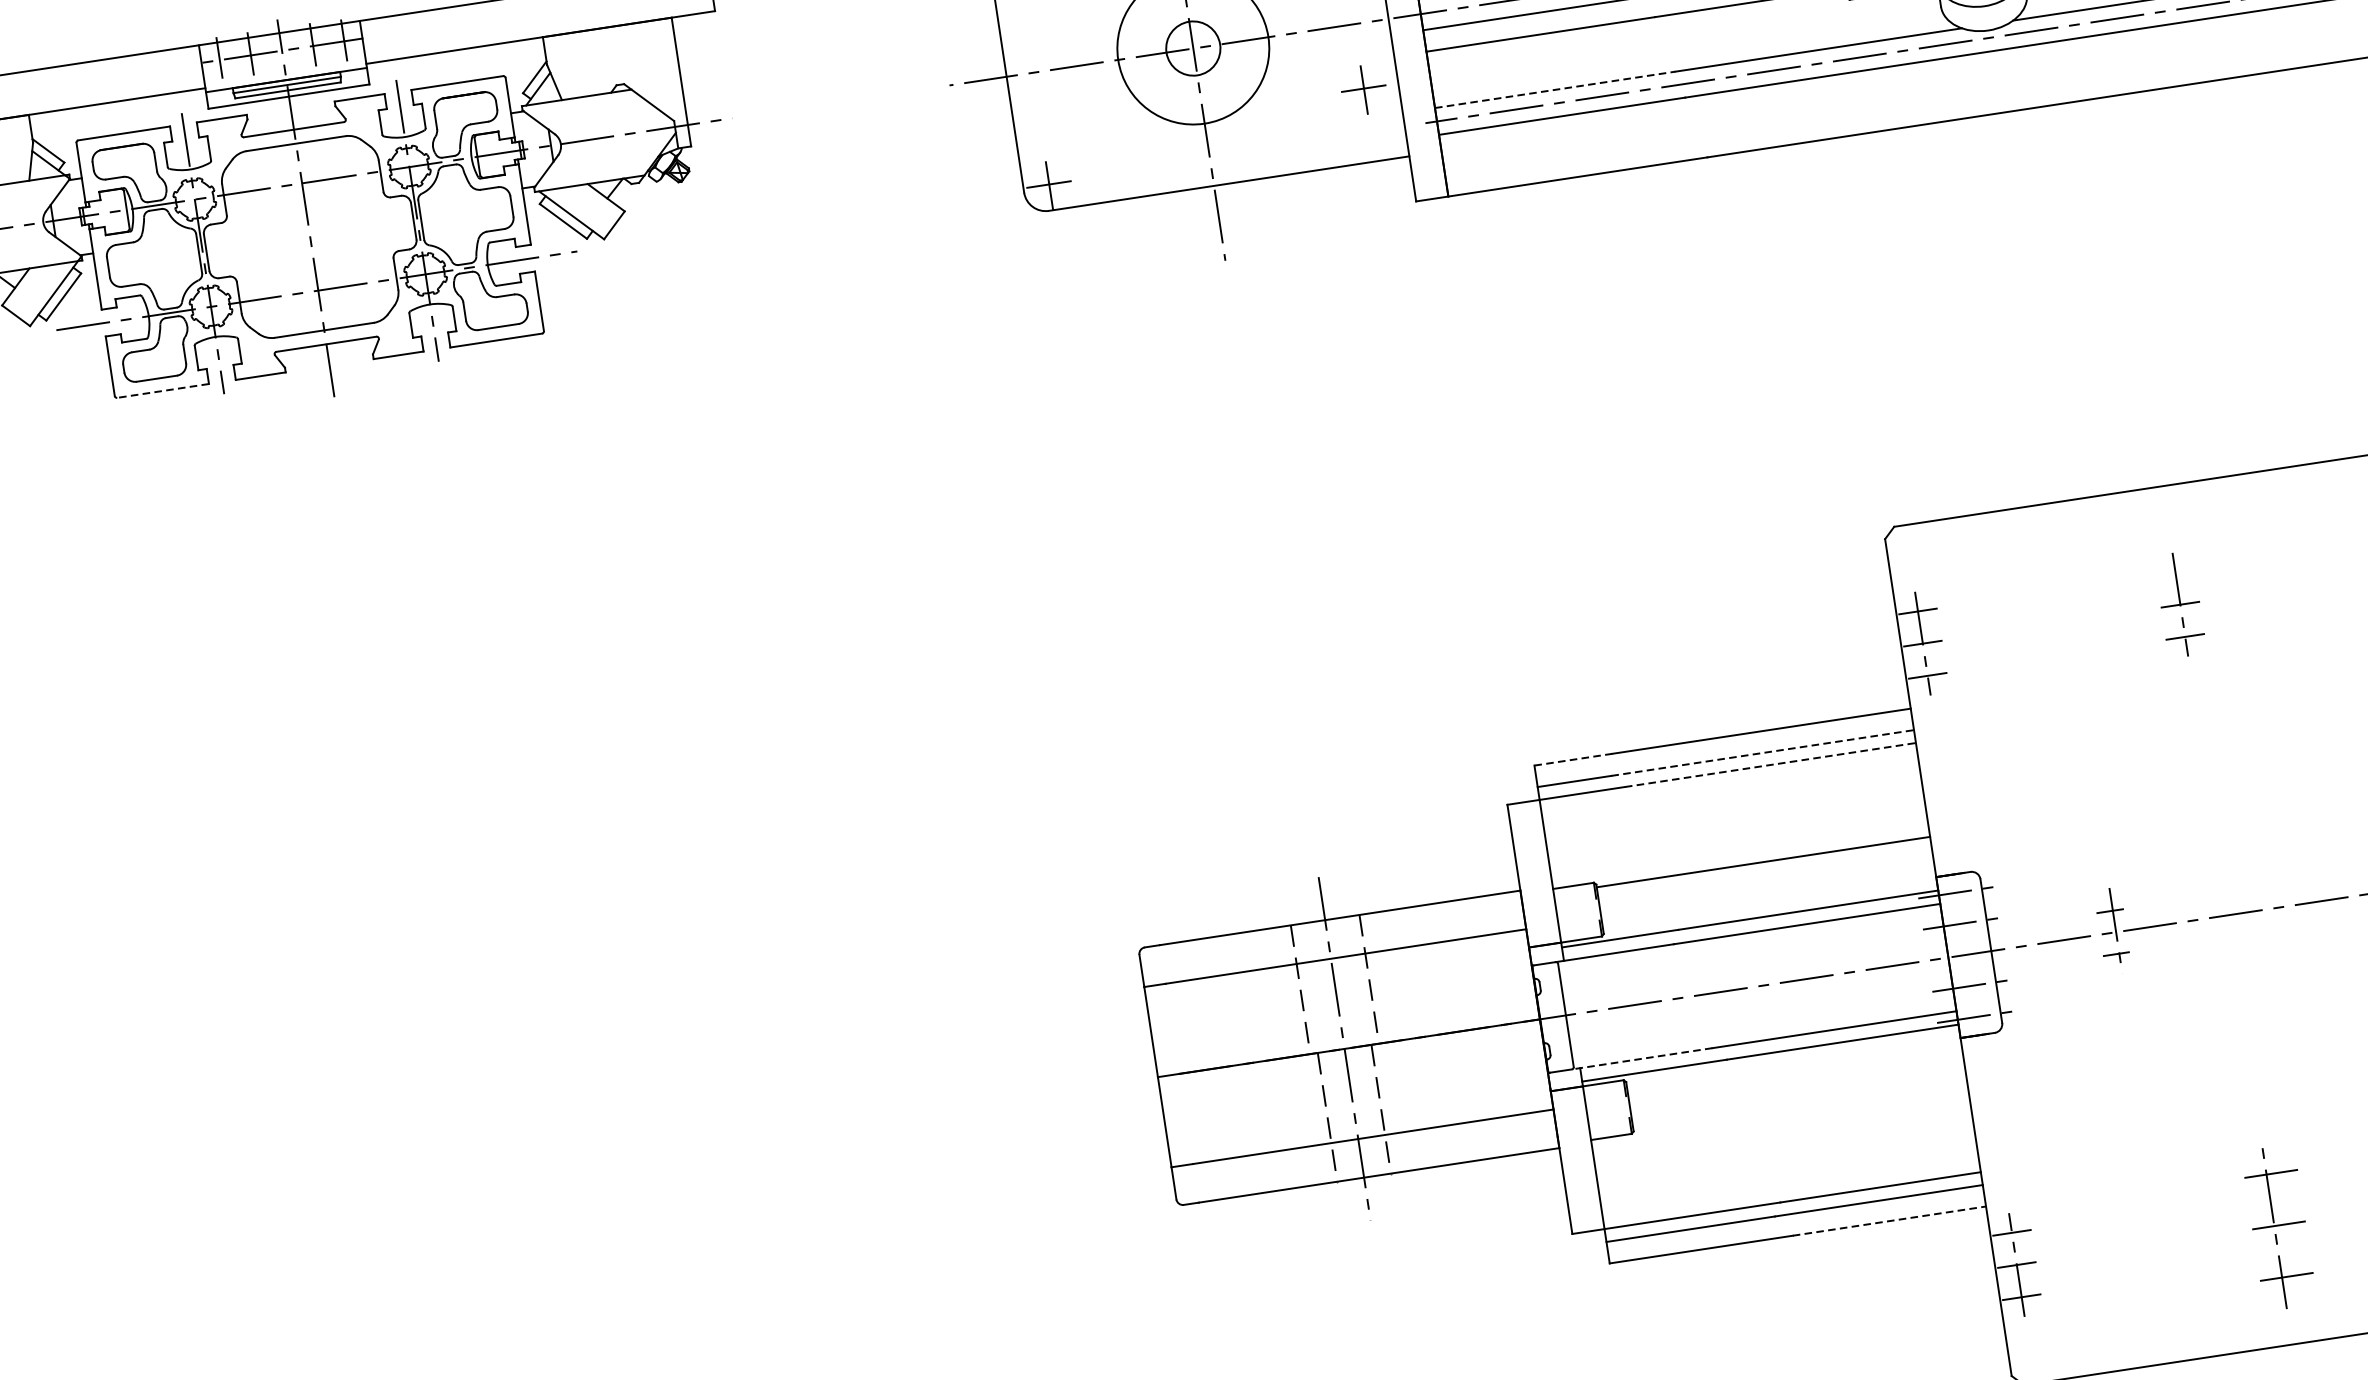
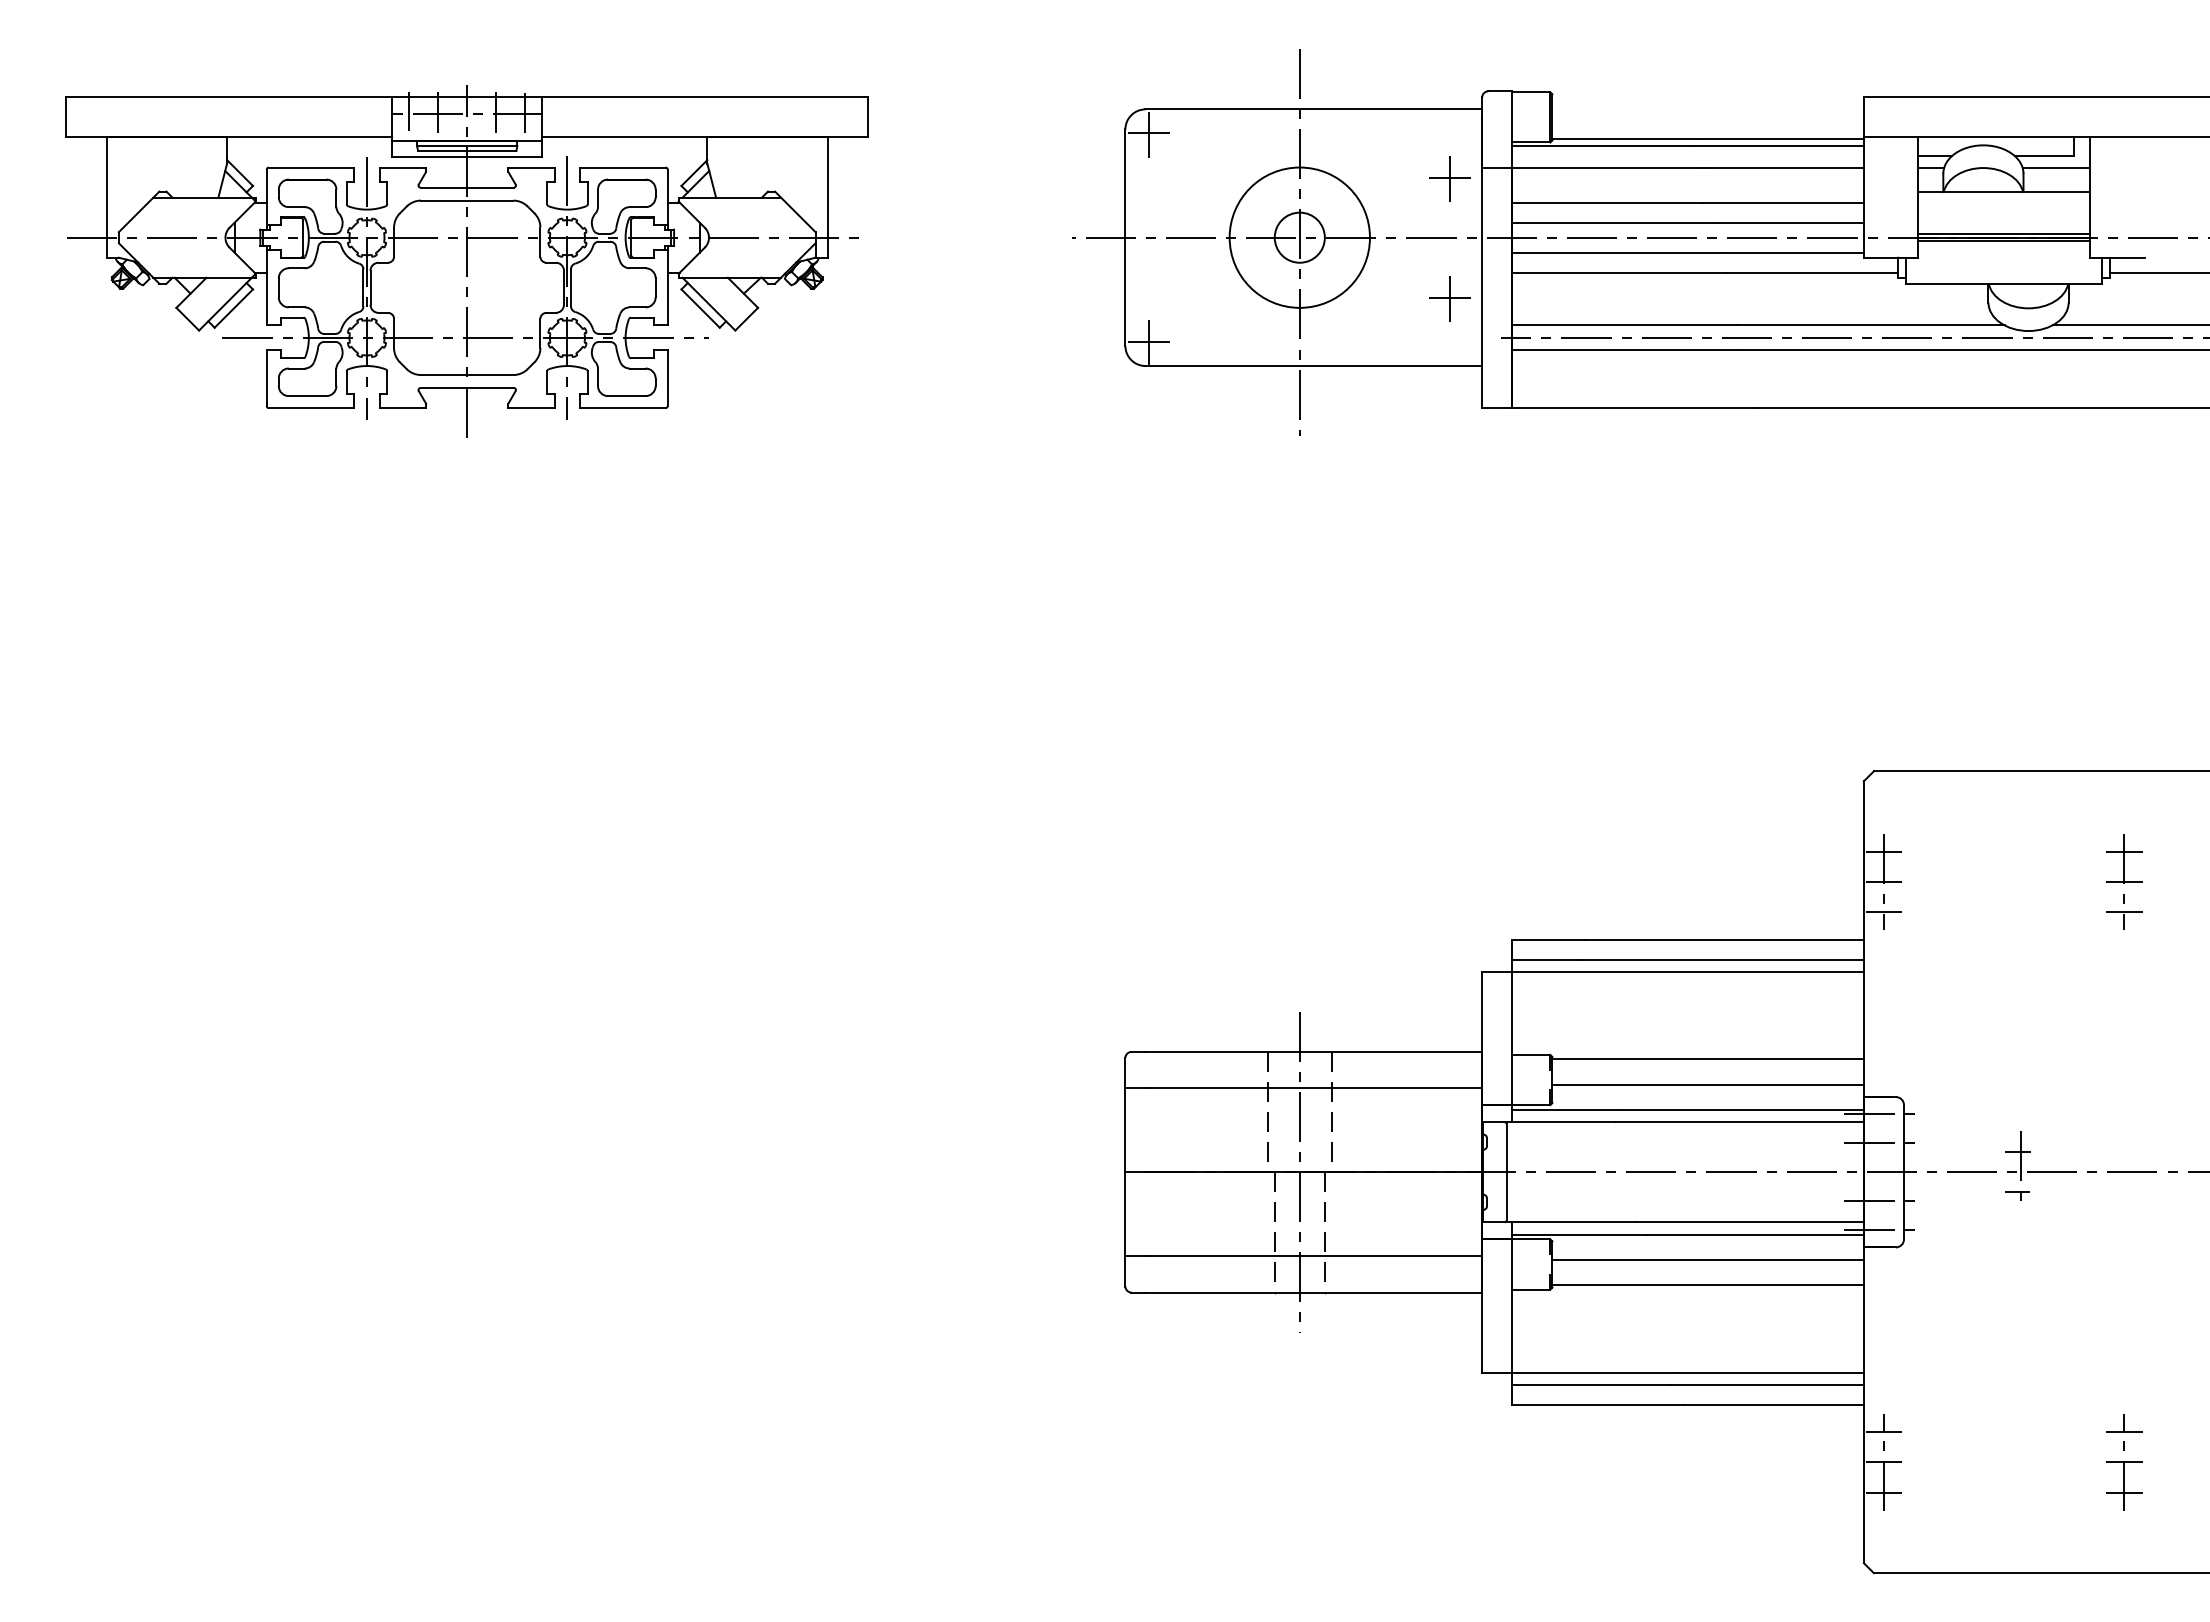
line: (1556, 89) -> (1625, 325), dashed -> solid
line: (163, 391) -> (311, 408), dashed -> solid
line: (2175, 572) -> (2124, 851), added
line: (1763, 752) -> (1723, 959), dashed -> solid
line: (1574, 759) -> (1549, 939), dashed -> solid
line: (1769, 764) -> (1727, 971), dashed -> solid
line: (1766, 888) -> (1707, 1084), added
line: (1642, 1058) -> (1570, 1222), dashed -> solid
line: (1795, 1076) -> (1707, 1259), added
line: (1799, 1103) -> (1707, 1284), added
line: (1890, 1220) -> (1774, 1404), dashed -> solid
part: (2274, 1226) -> (2124, 1462), size x0.62

